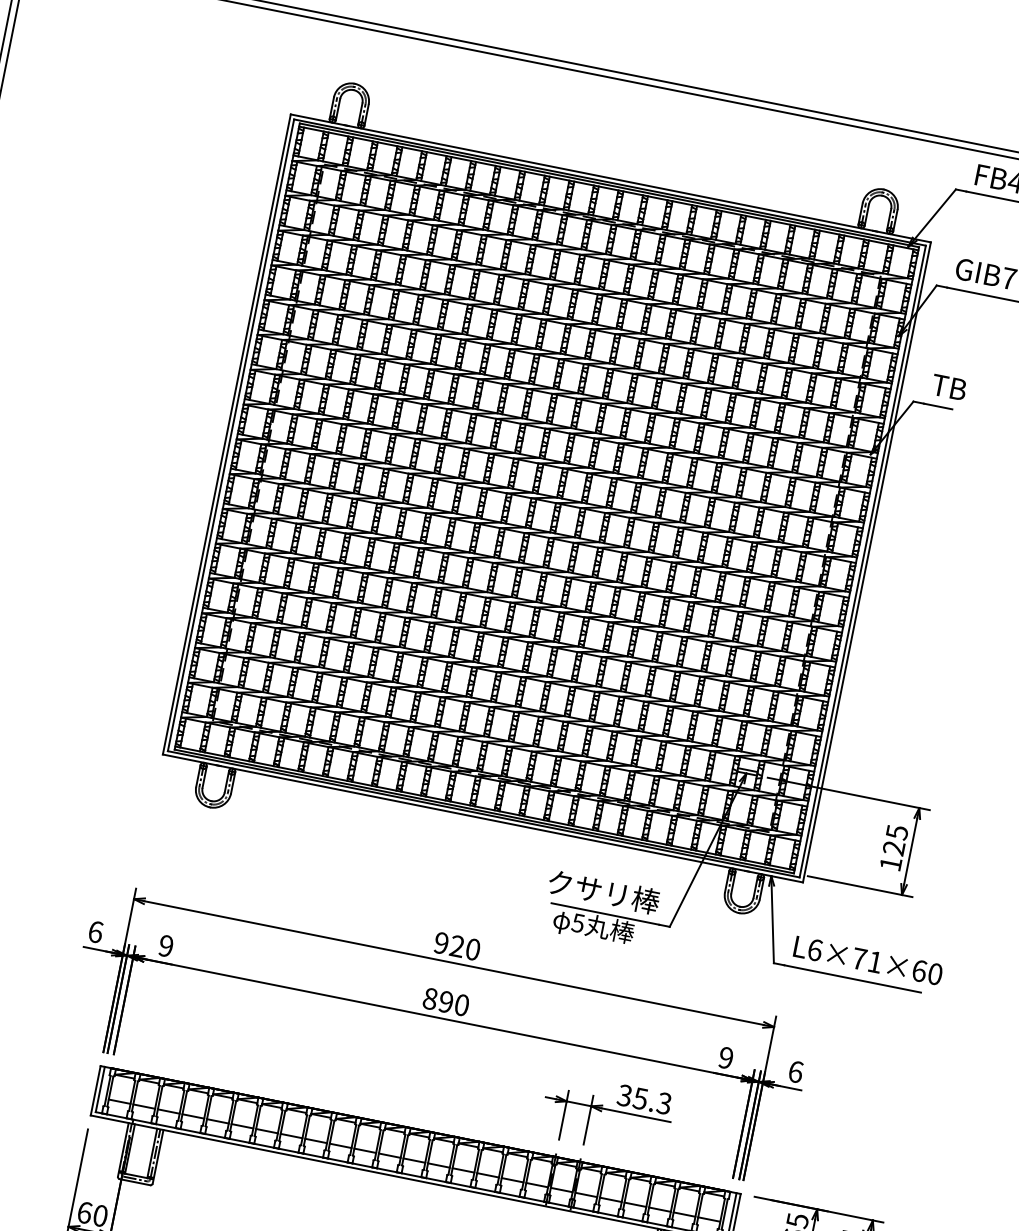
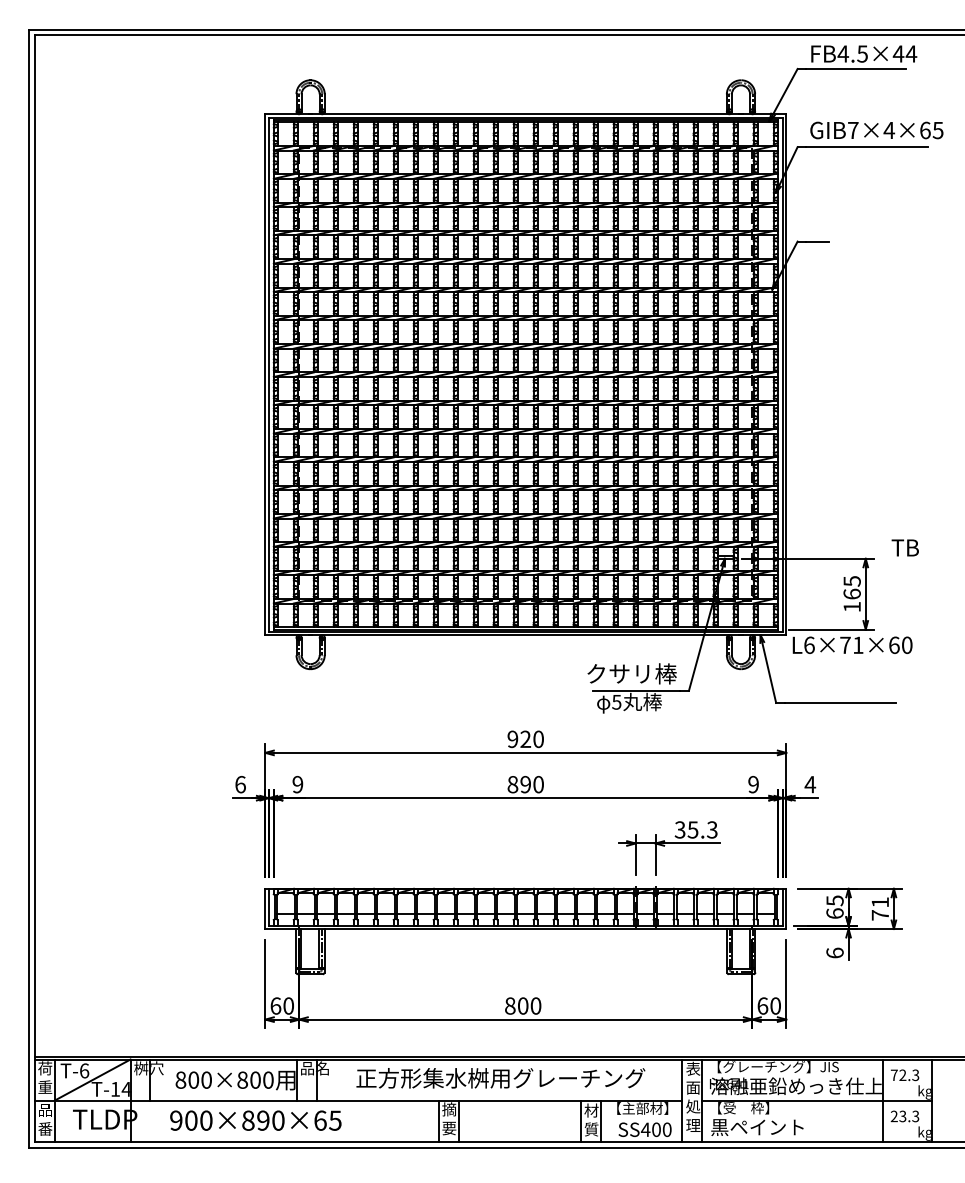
text: (948, 386) -> (904, 547), moved
text: (893, 847) -> (851, 593), 125 -> 165
text: (868, 959) -> (852, 644), moved
text: (796, 1071) -> (810, 784), 6 -> 4

